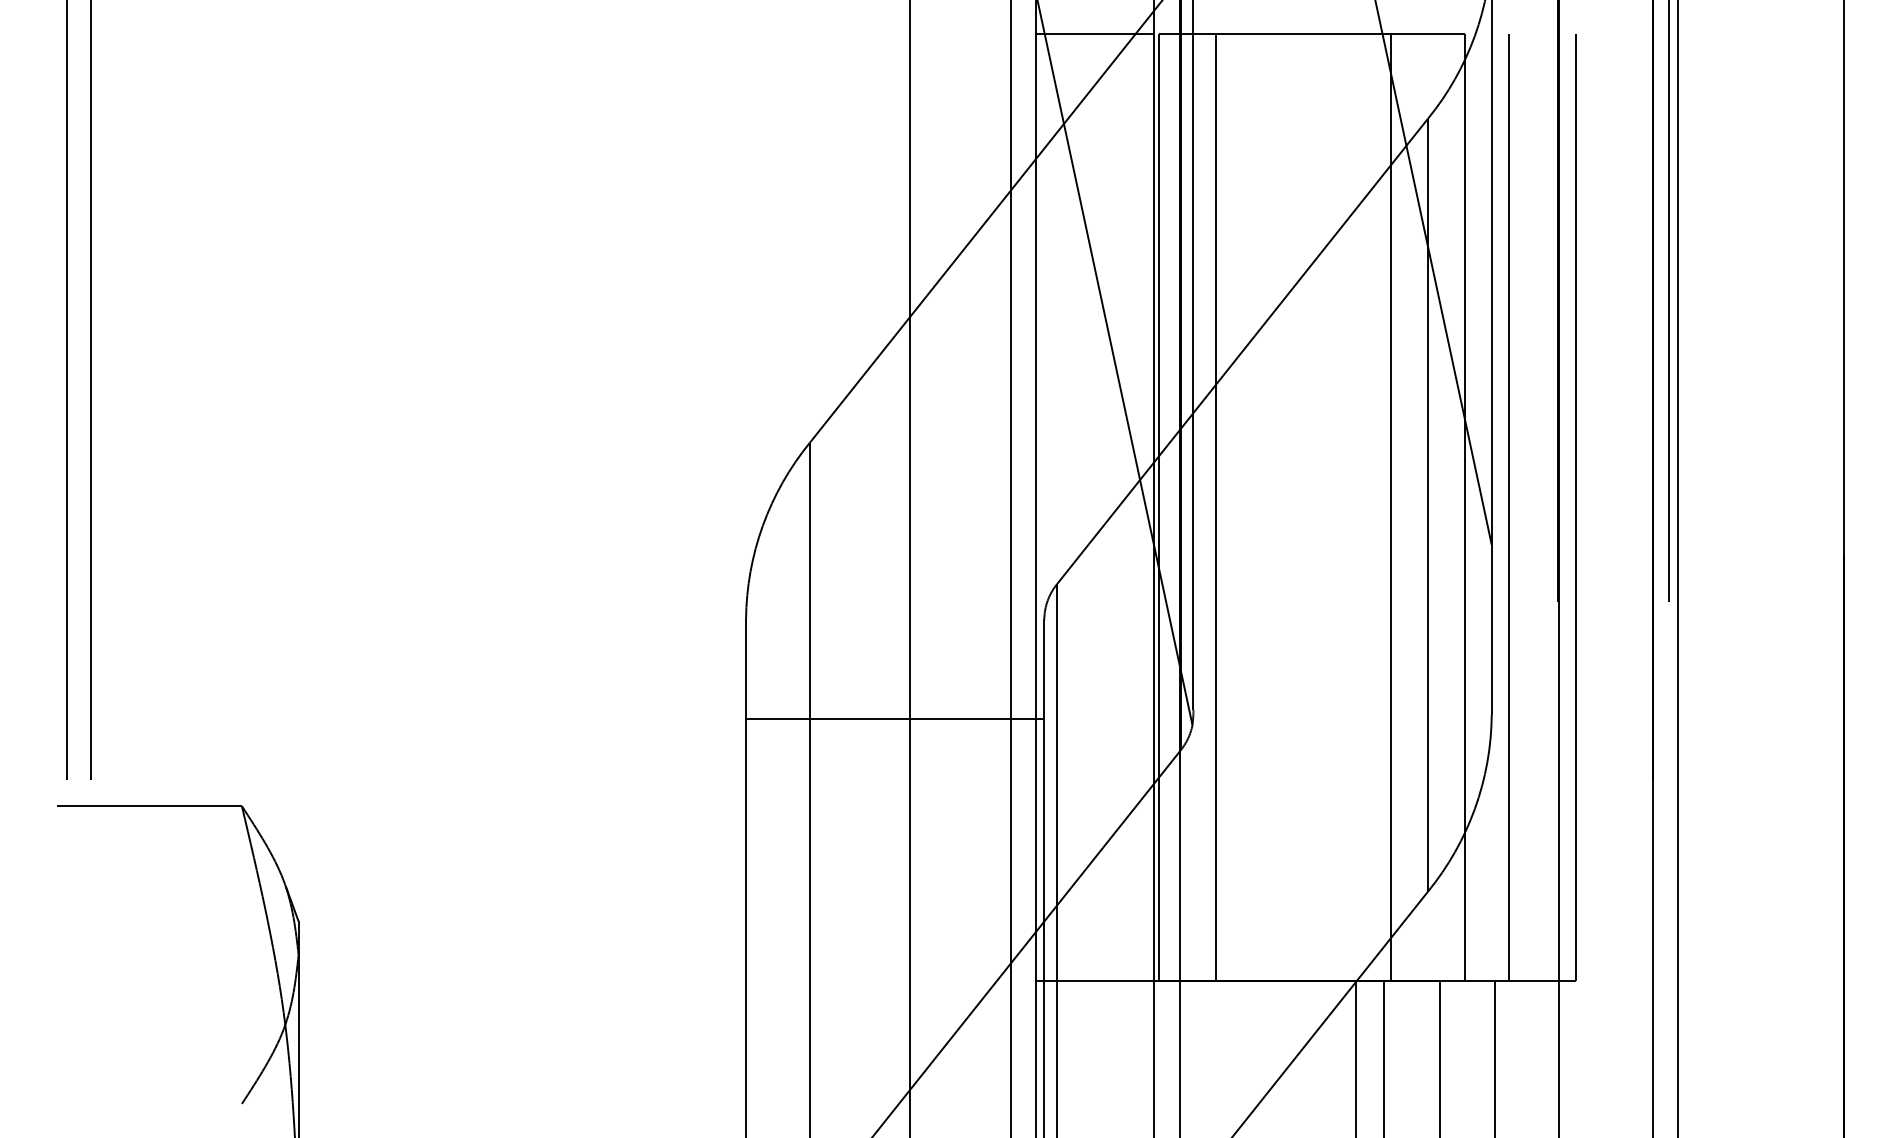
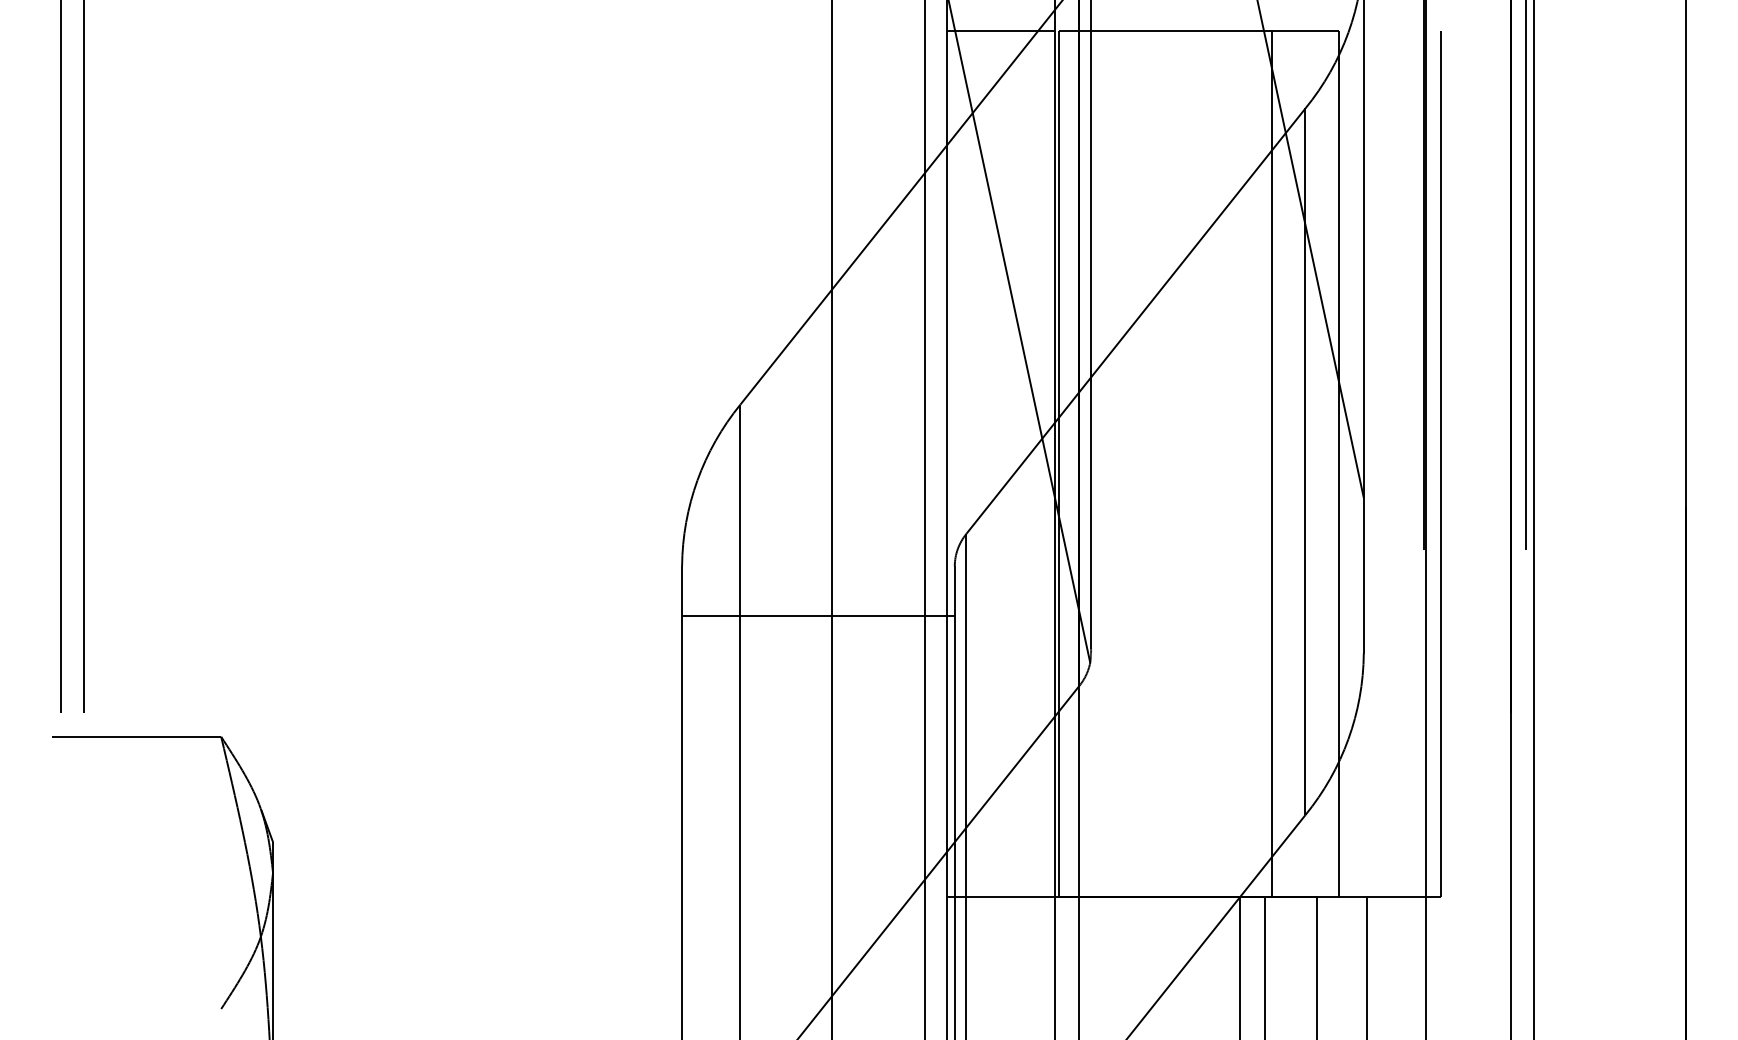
line: (1215, 507) -> (1111, 463), removed
line: (1509, 507) -> (1380, 463), removed
line: (895, 719) -> (818, 616), moved

